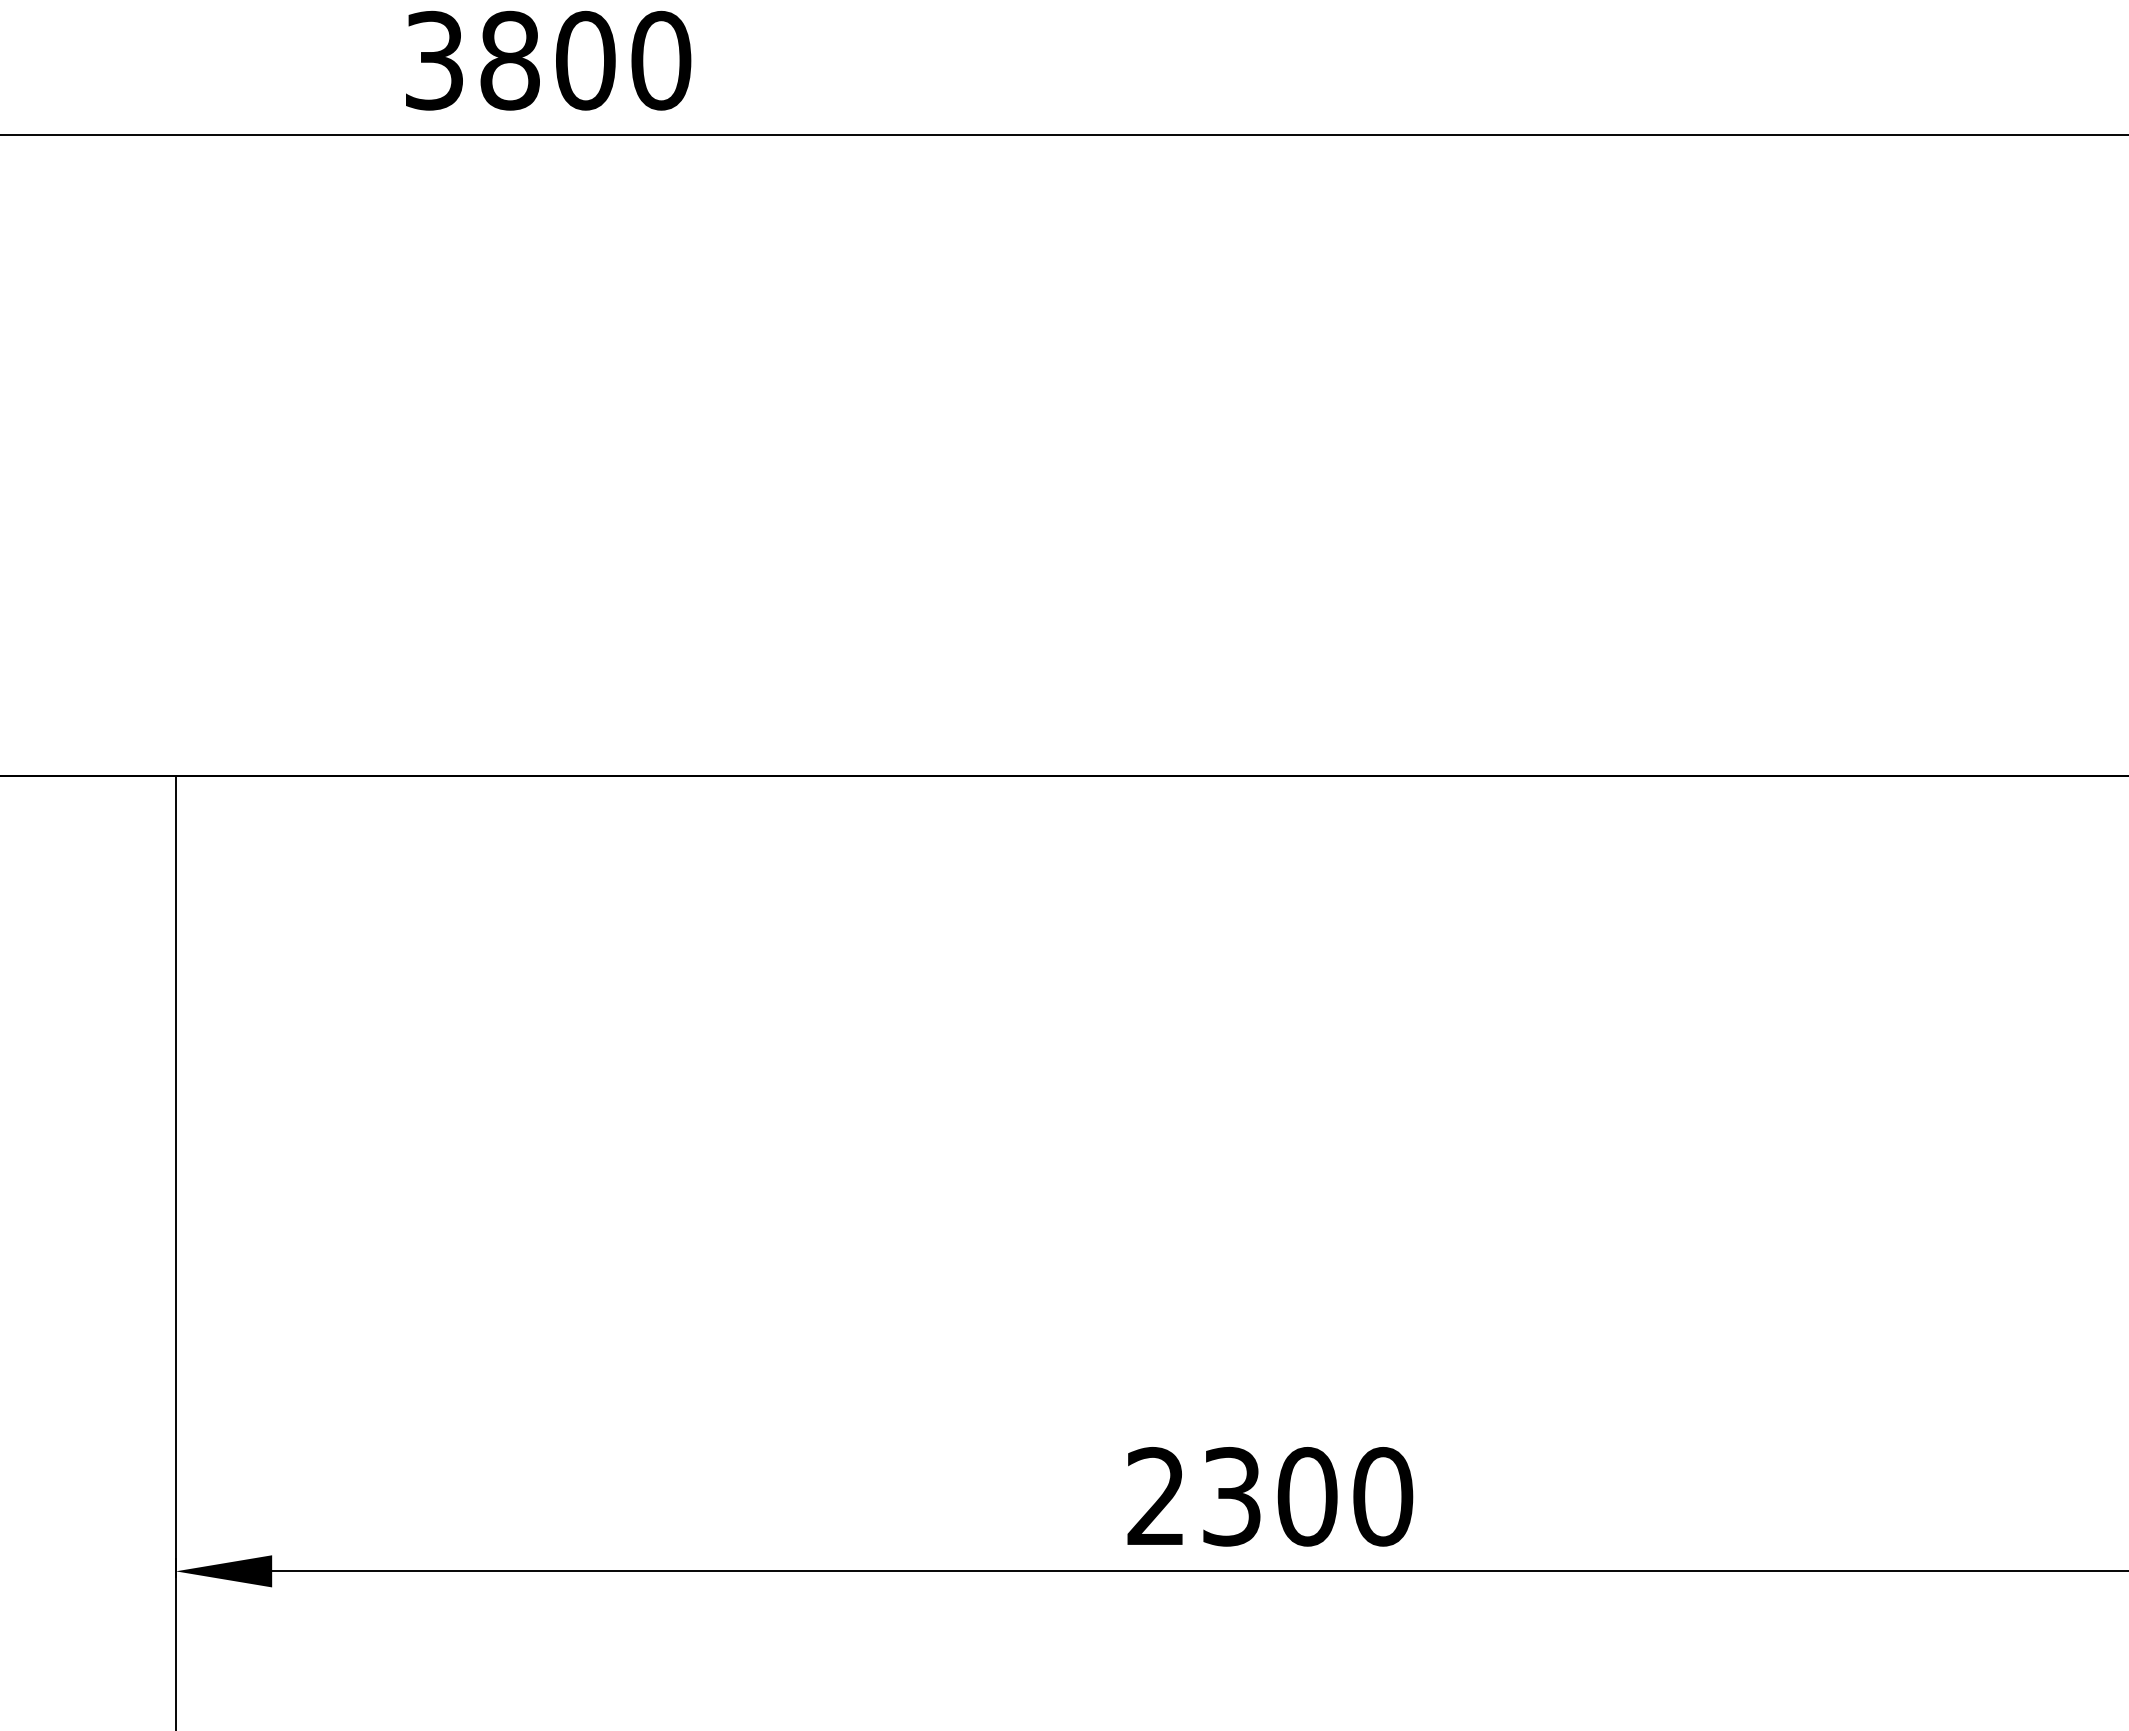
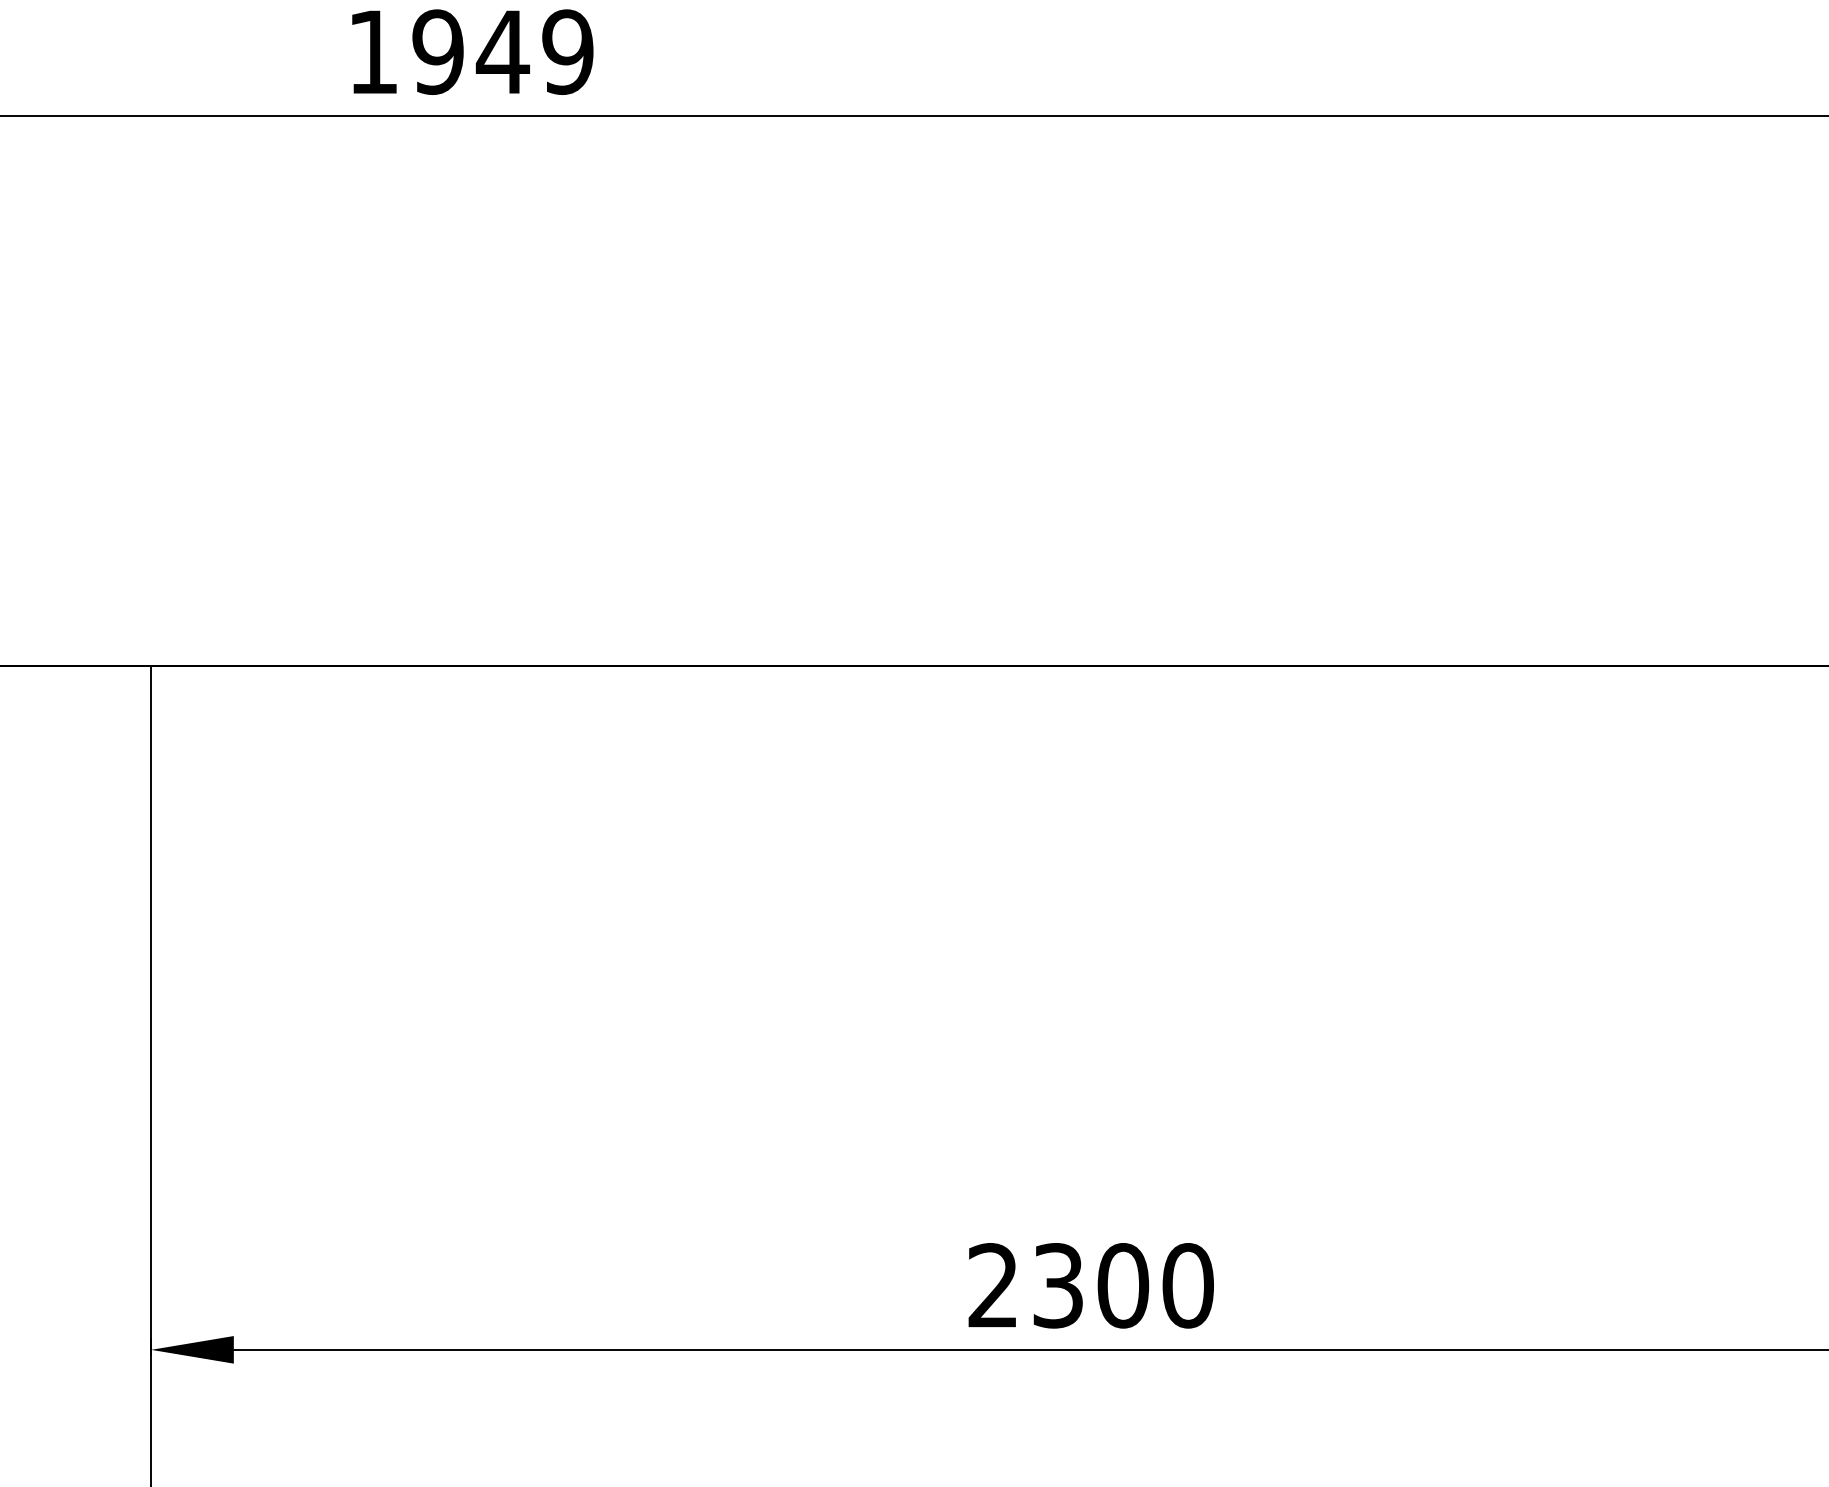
text: (547, 61) -> (470, 52), 3800 -> 1949

